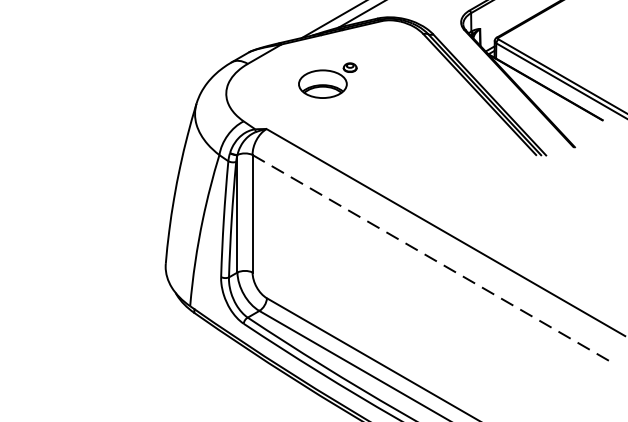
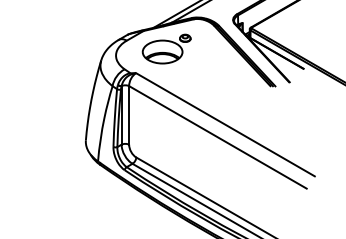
part: (327, 79) -> (166, 48), size x1.67
line: (429, 258) -> (217, 137), dashed -> solid

